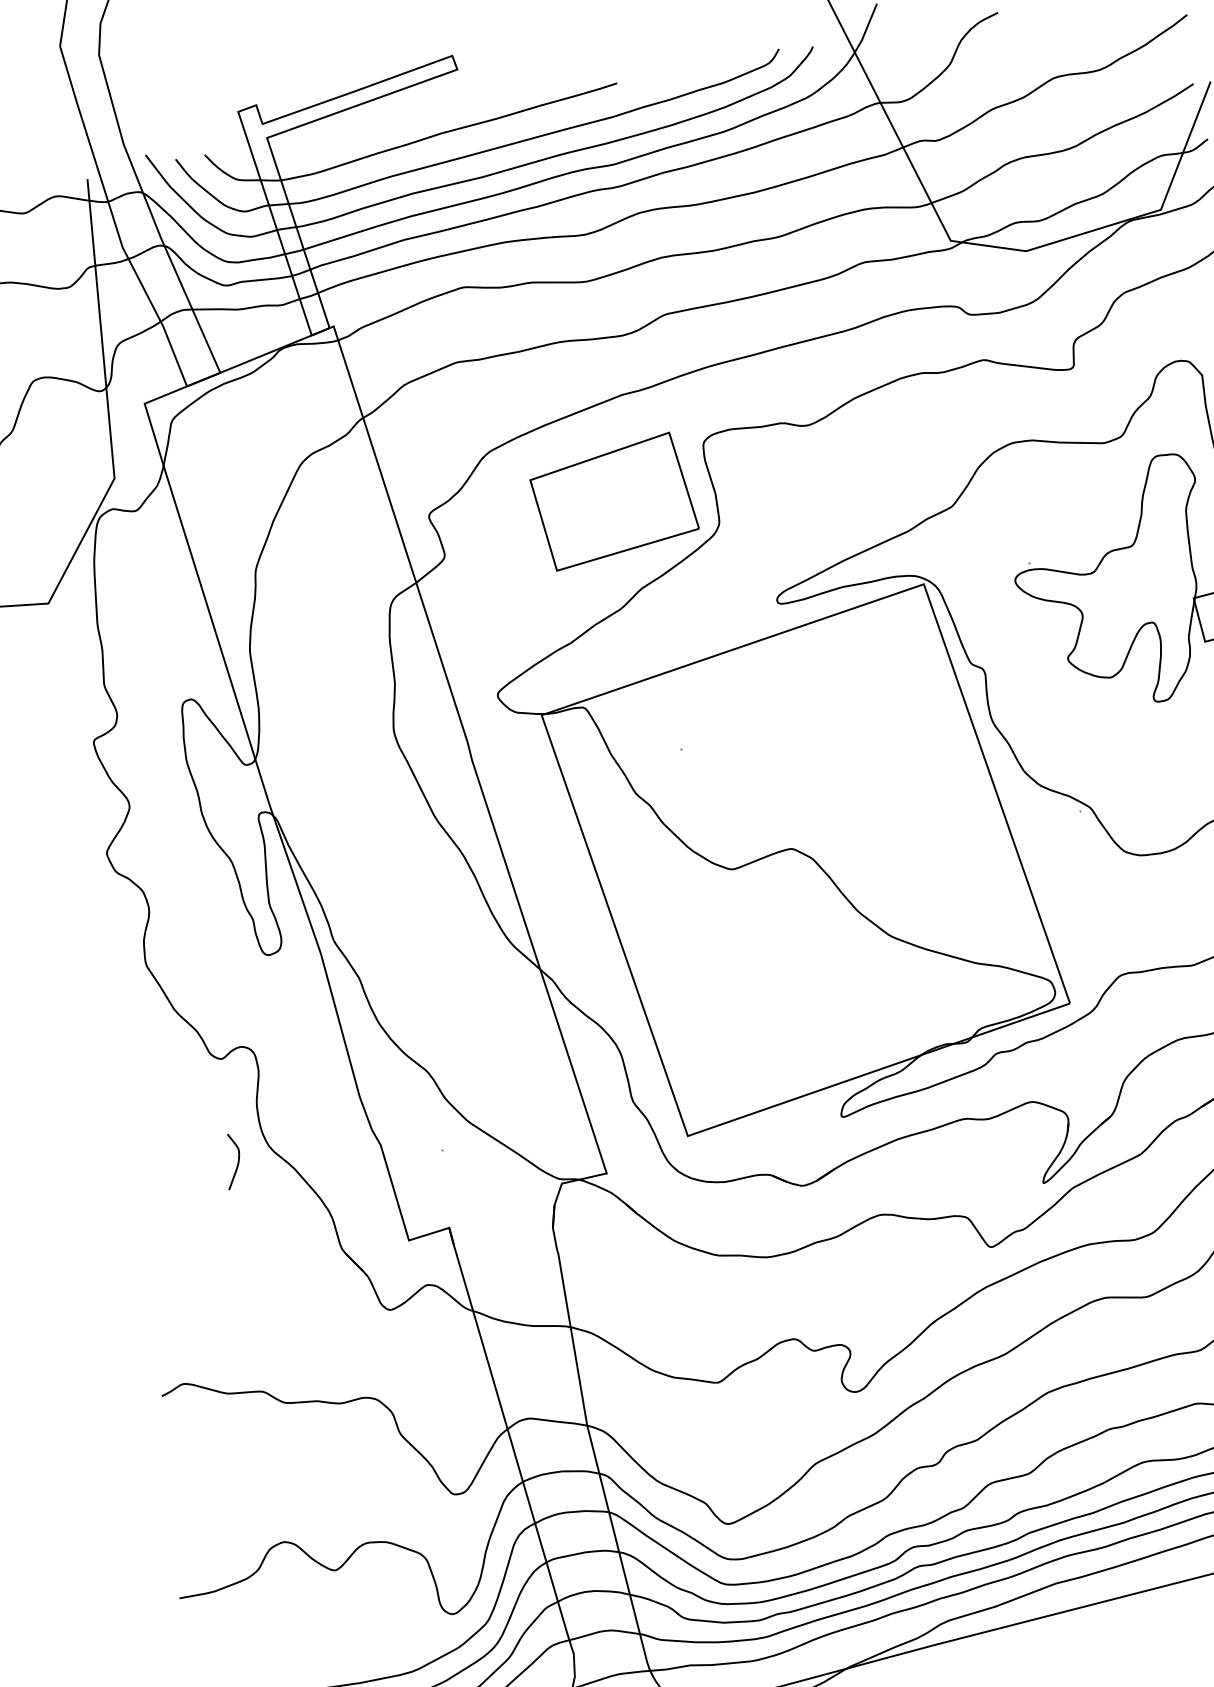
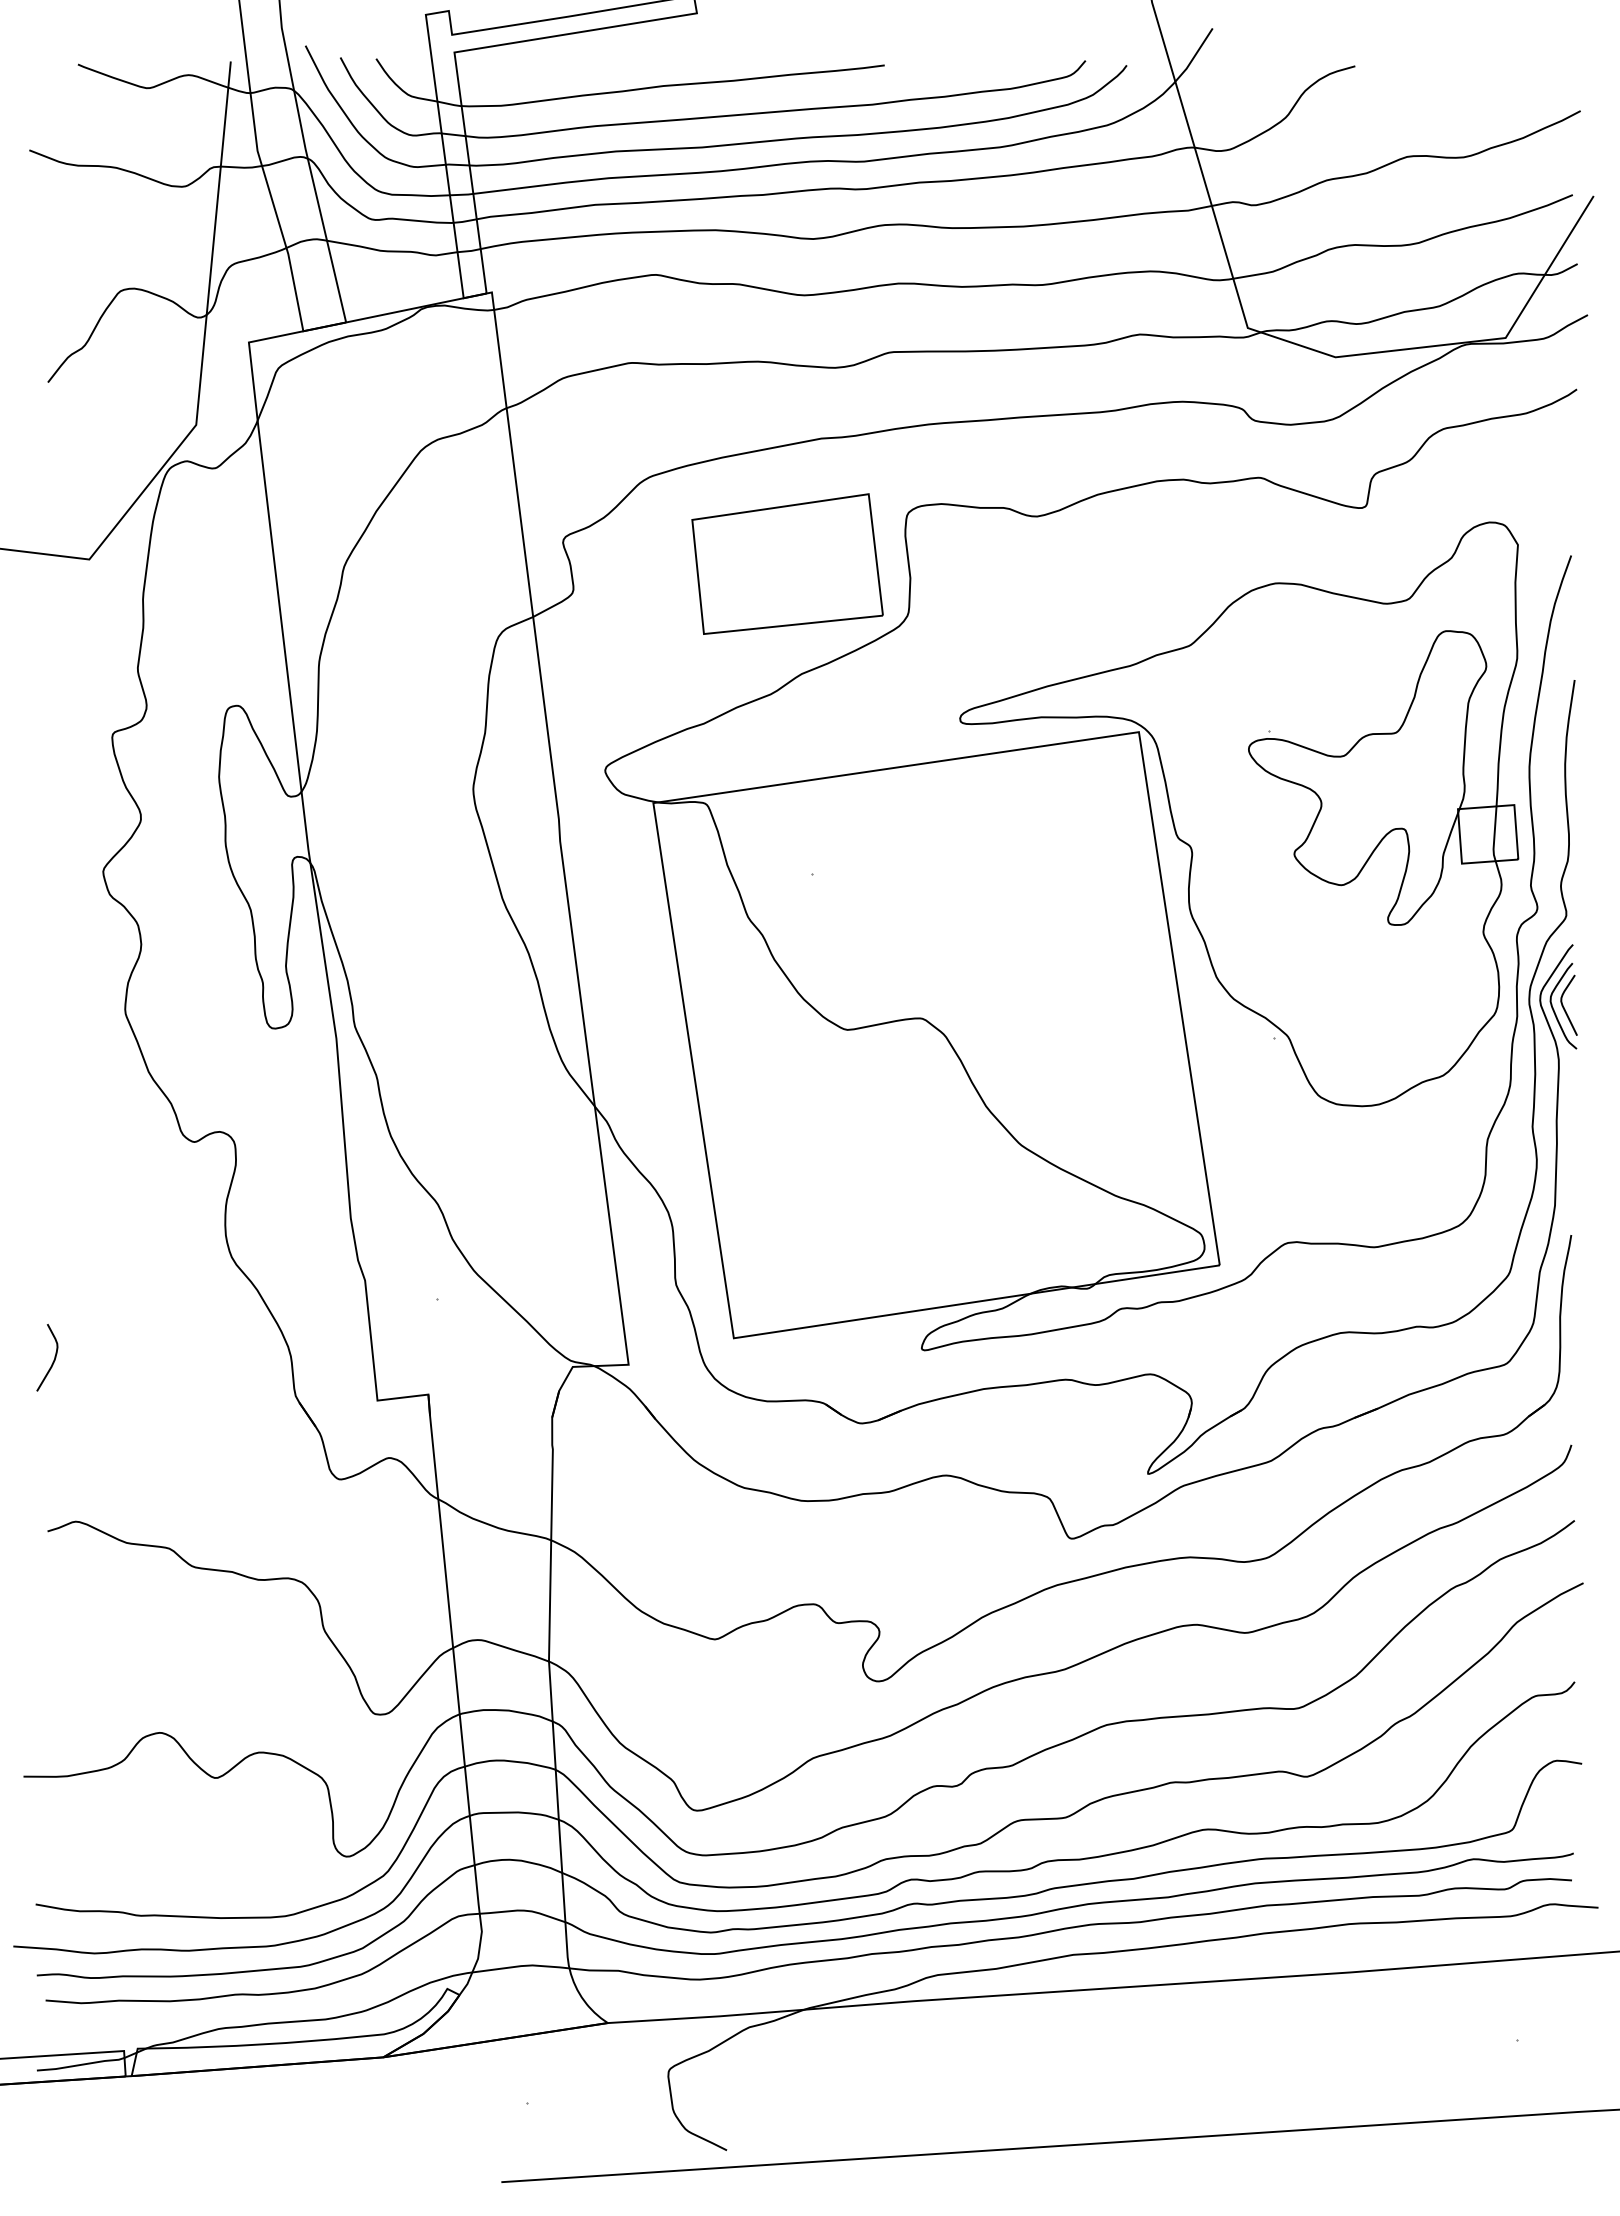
curve: (237, 1161) -> (53, 1359), moved

